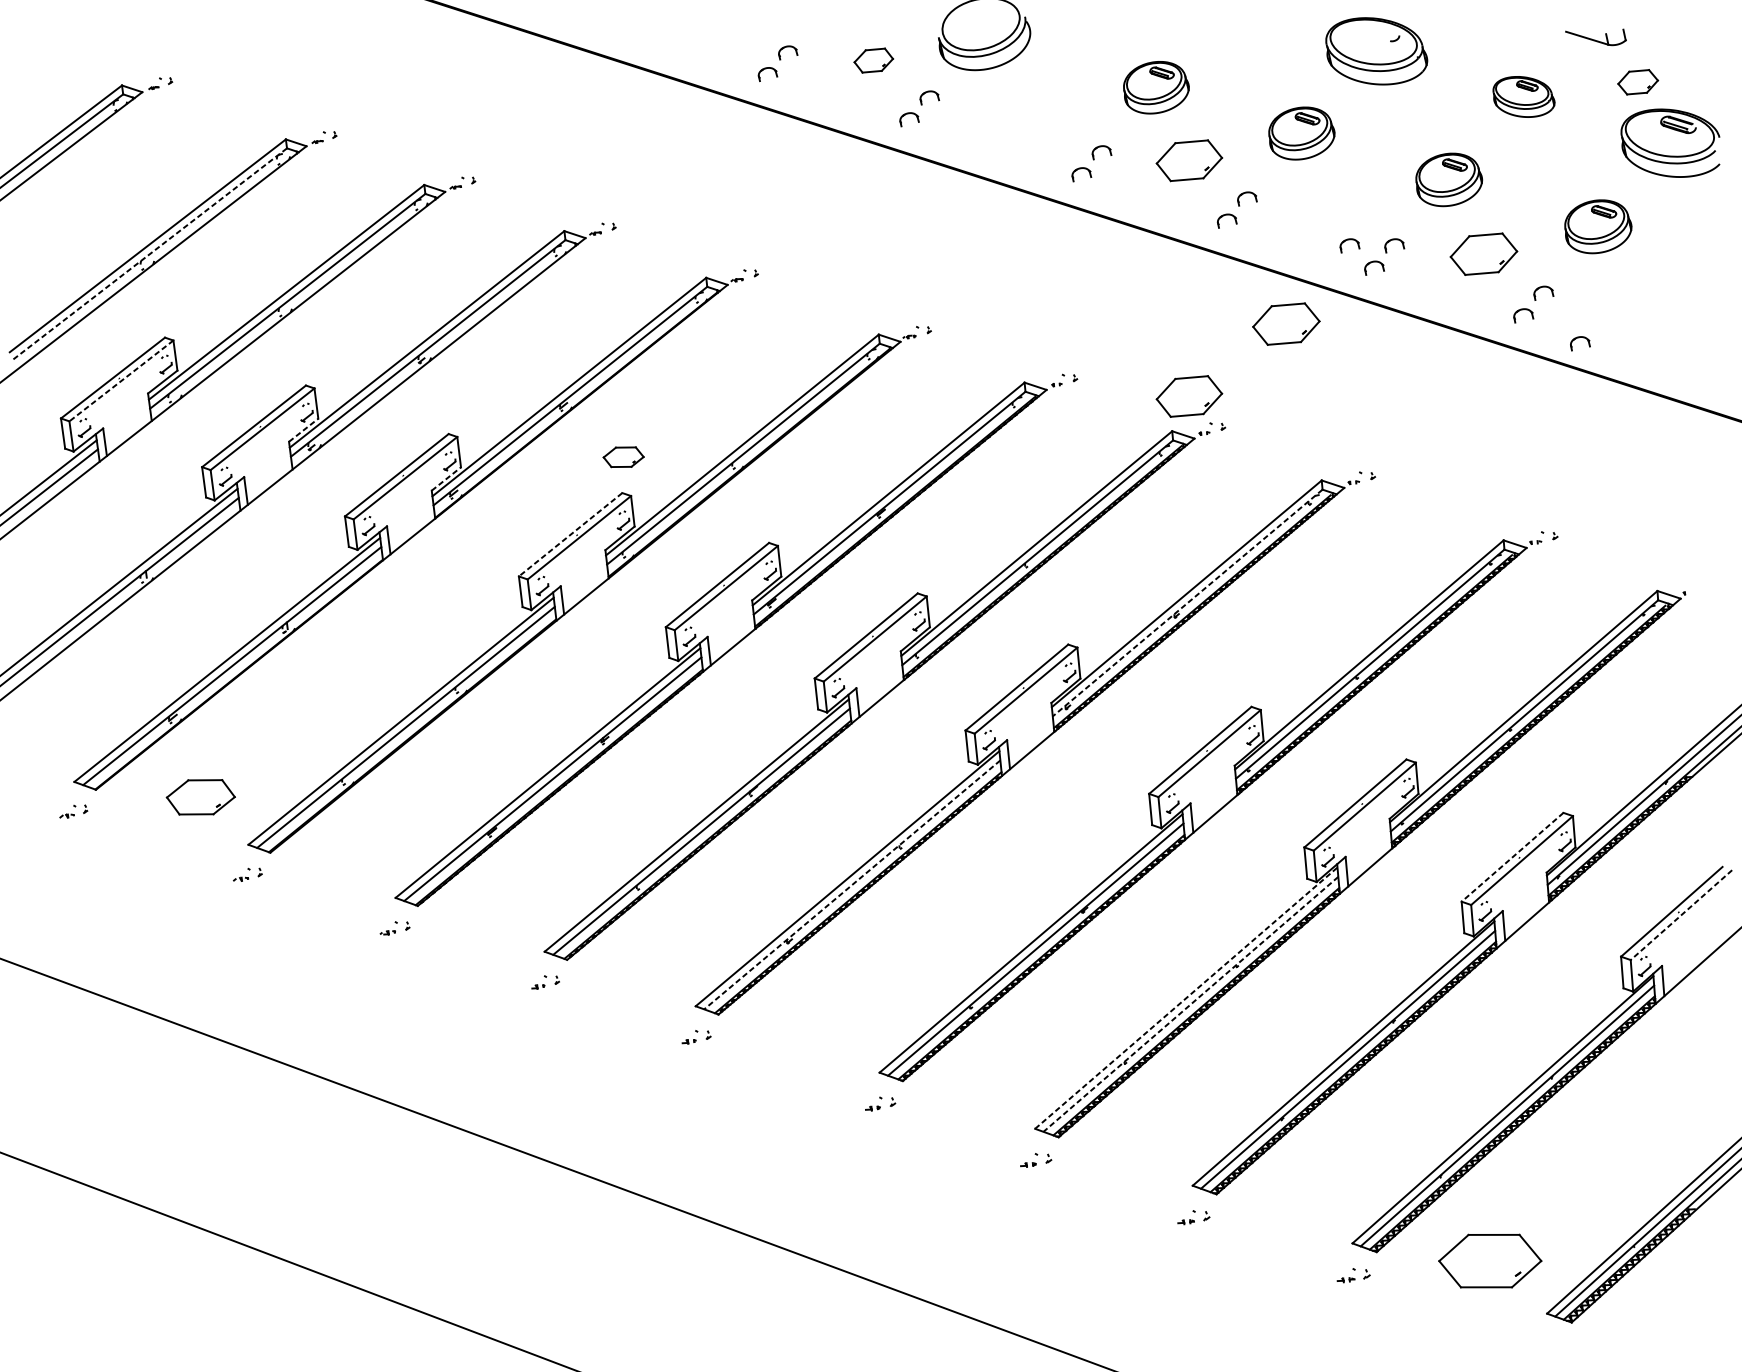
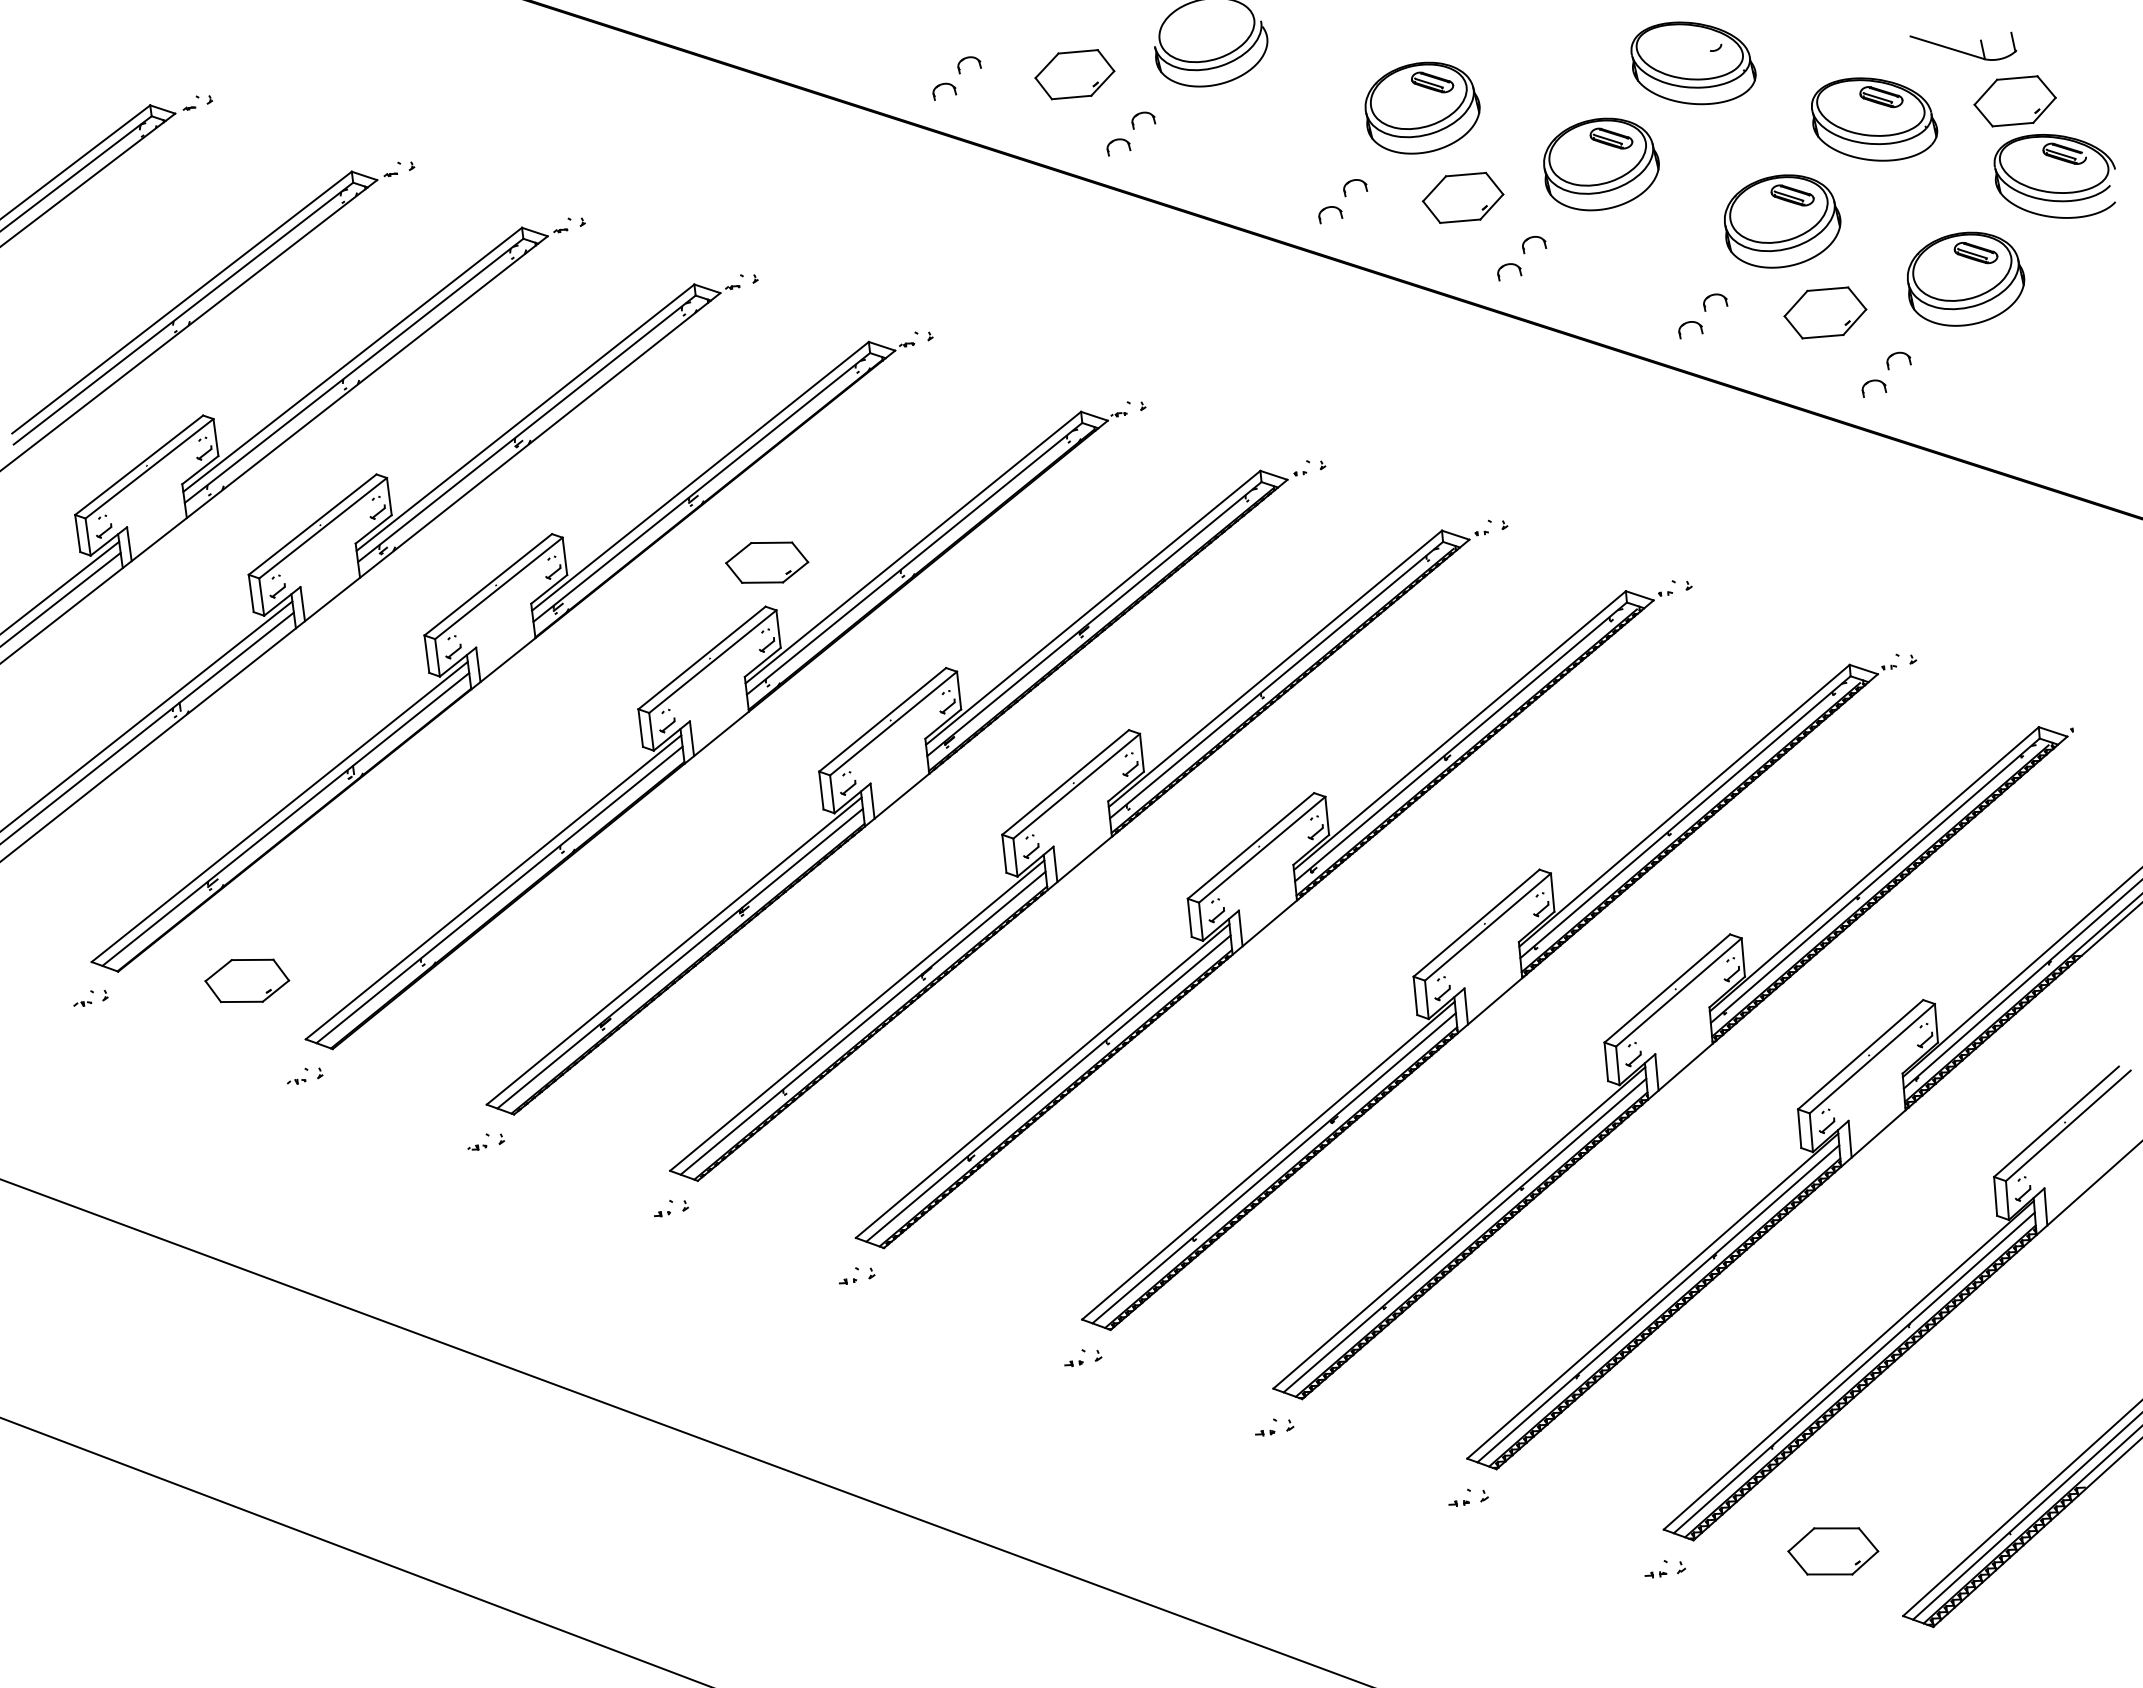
part: (1596, 36) -> (1963, 45), size x1.43
part: (873, 60) -> (1074, 74), size x1.67
part: (1637, 82) -> (2014, 101), size x1.67
part: (1156, 87) -> (1422, 107), size x1.43
part: (1523, 96) -> (1874, 119), size x1.67
part: (1301, 133) -> (1601, 164), size x1.43
part: (1449, 179) -> (1782, 221), size x1.43
part: (1598, 226) -> (1966, 278), size x1.43
part: (1349, 240) -> (1660, 295), removed
line: (149, 254) -> (183, 313), dashed -> solid
part: (1286, 323) -> (1582, 398), removed
part: (1578, 338) -> (1941, 416), removed
line: (121, 381) -> (149, 469), dashed -> solid
part: (1189, 396) -> (1463, 487), removed
line: (303, 430) -> (373, 529), dashed -> solid
part: (623, 457) -> (767, 562), size x1.67
line: (446, 479) -> (549, 589), dashed -> solid
line: (571, 534) -> (702, 657), dashed -> solid
line: (1188, 602) -> (1461, 741), dashed -> solid
line: (1512, 857) -> (1860, 1055), dashed -> solid
line: (852, 884) -> (1048, 1088), dashed -> solid
line: (1680, 915) -> (2067, 1126), dashed -> solid
line: (1186, 997) -> (1459, 1227), dashed -> solid
line: (1191, 1004) -> (1465, 1235), dashed -> solid
part: (1490, 1261) -> (1833, 1551), size x0.71

